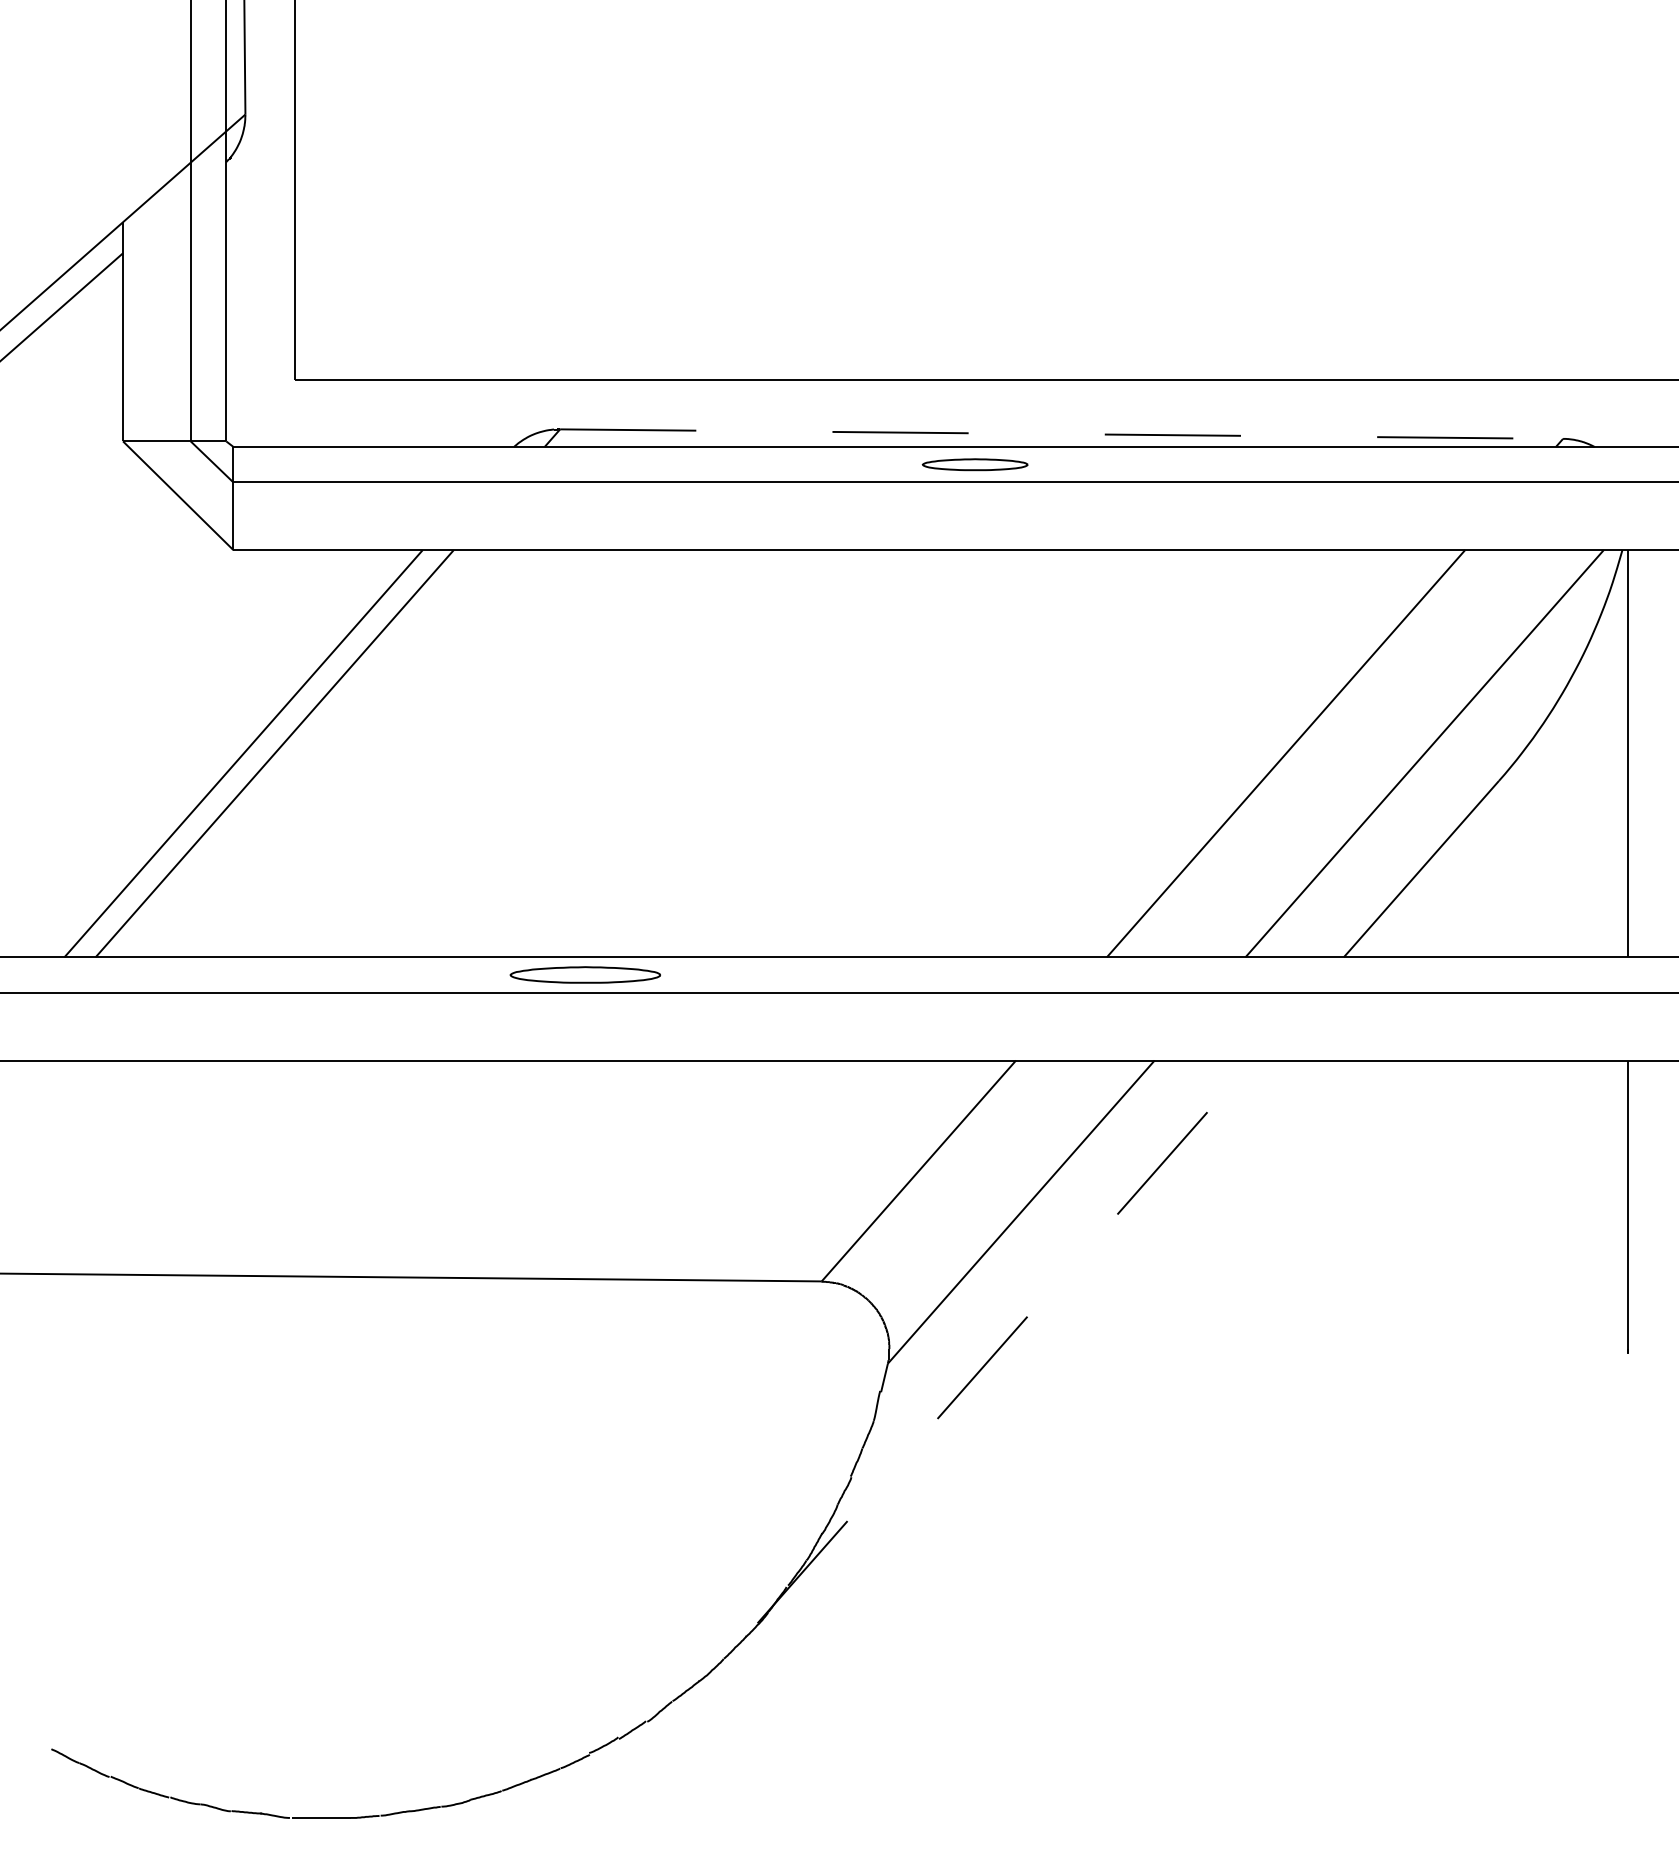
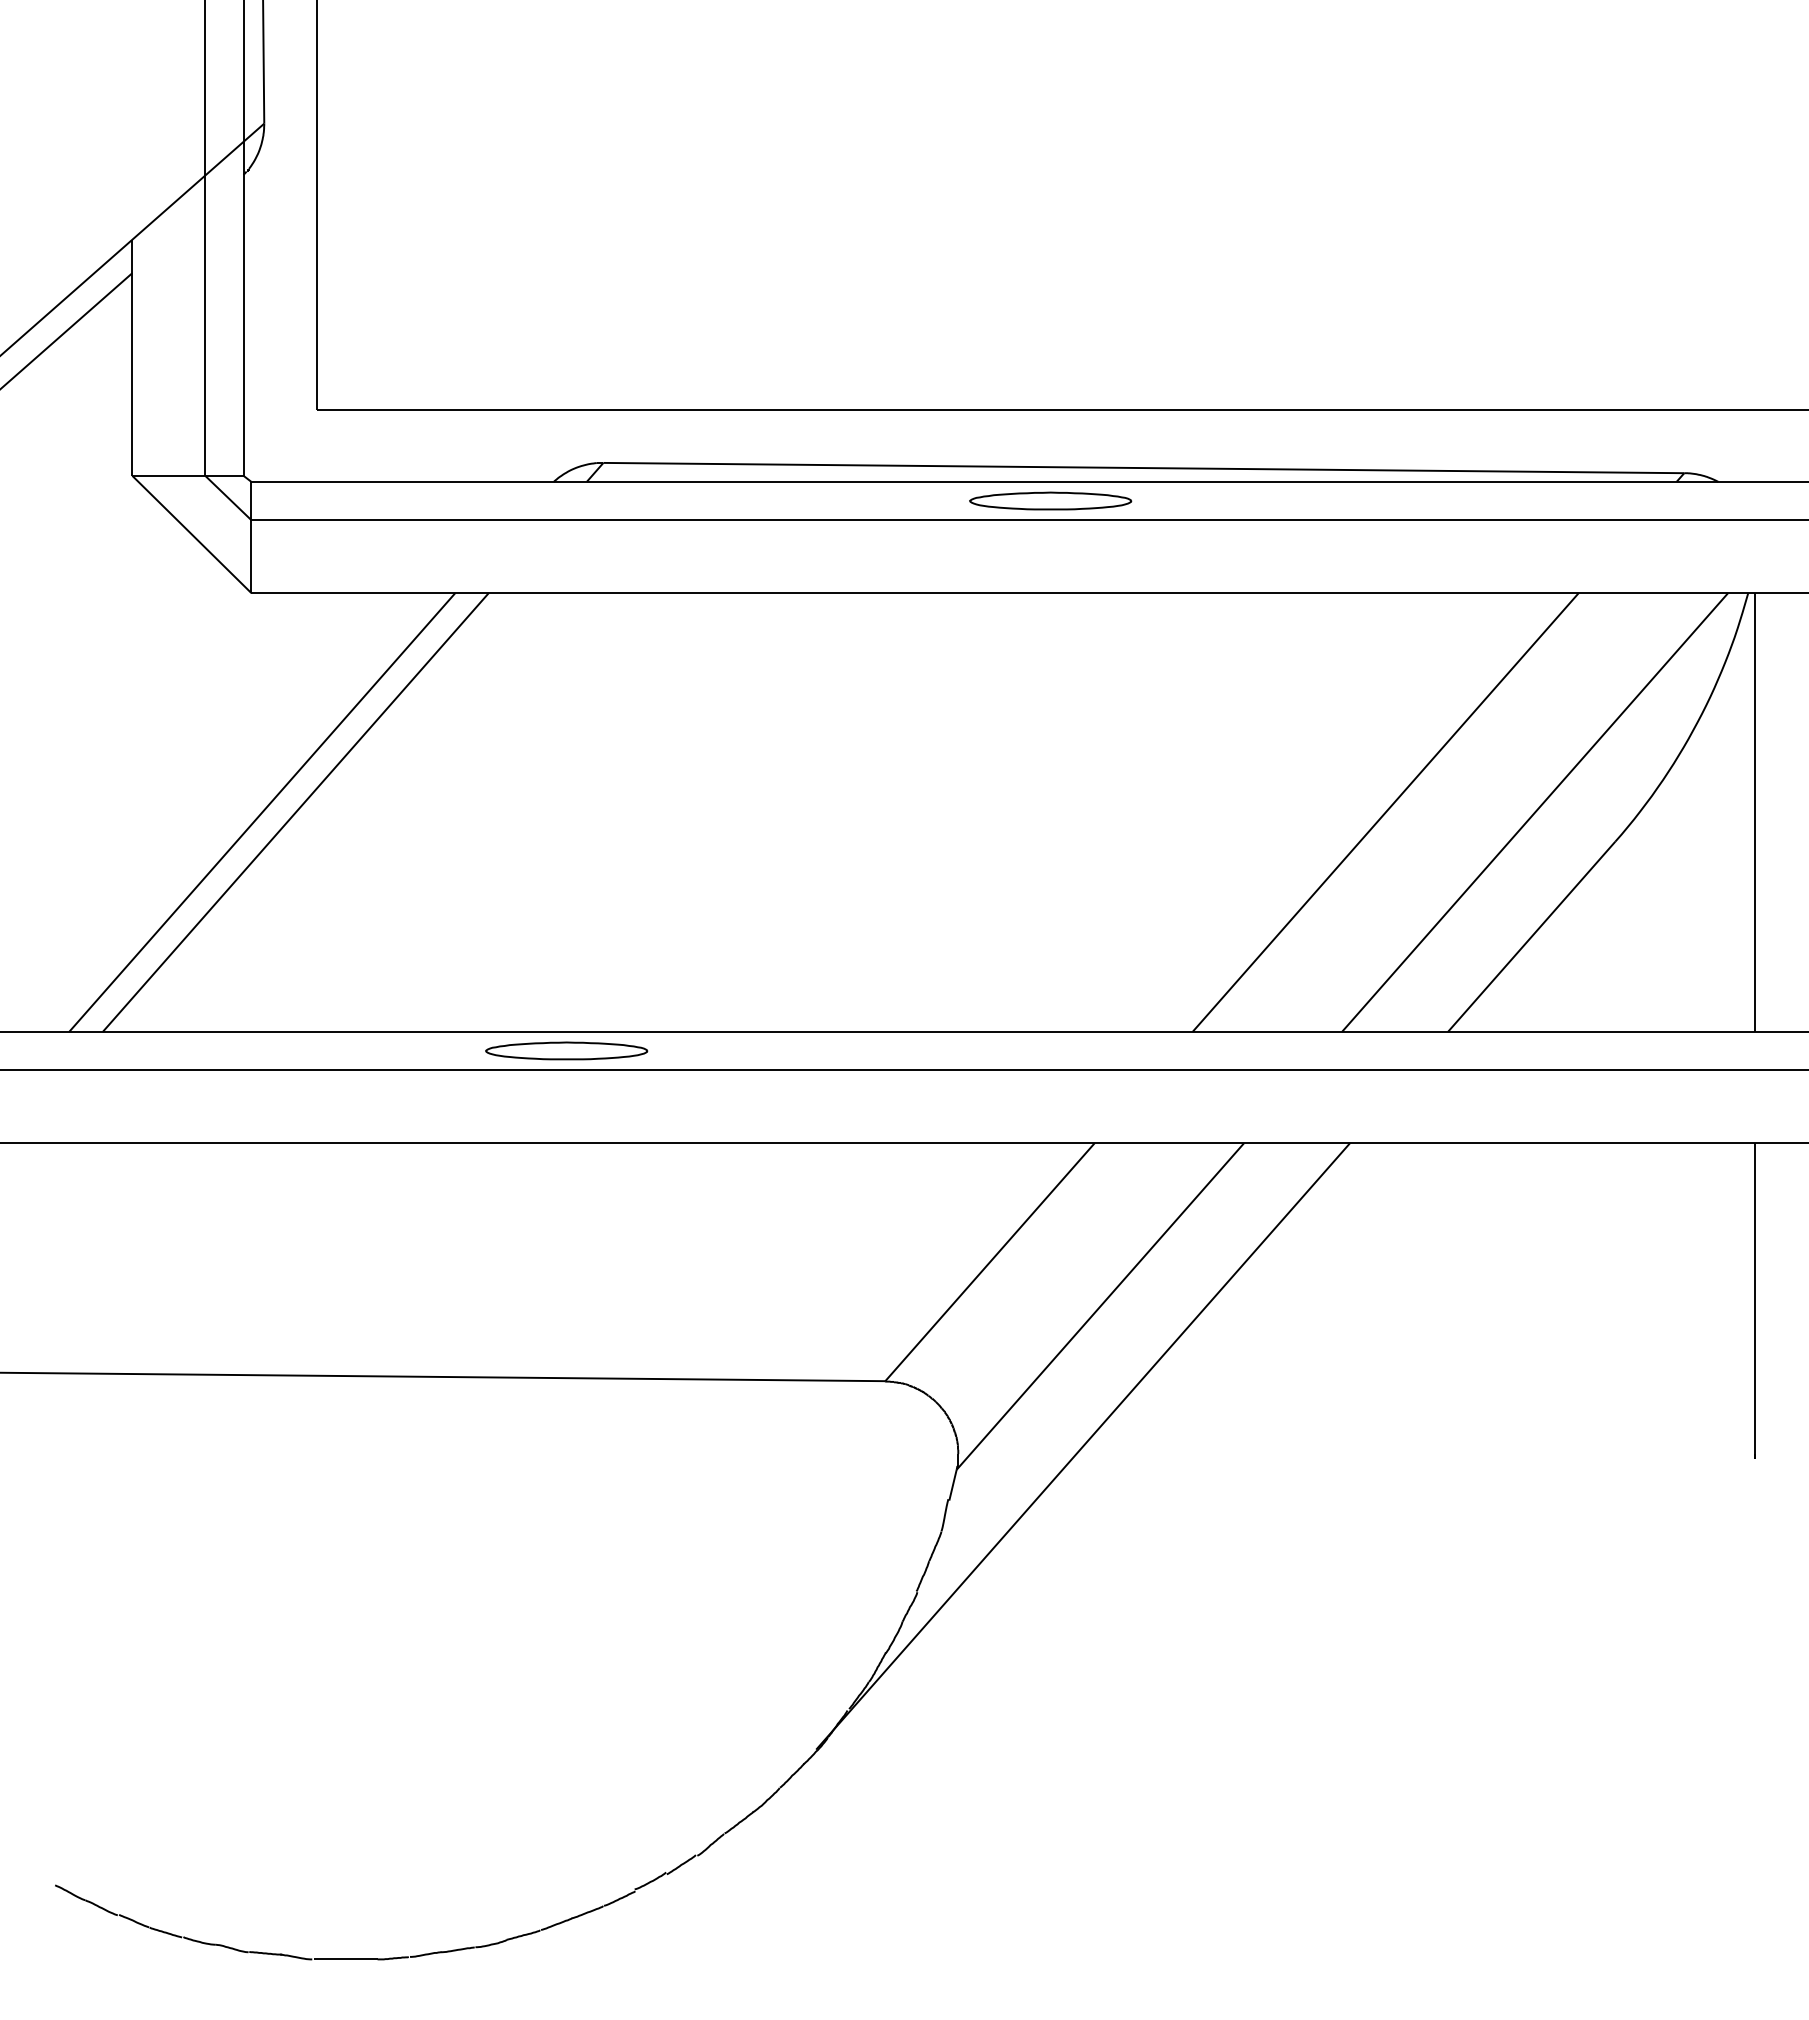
line: (1062, 434) -> (1144, 468), dashed -> solid
part: (974, 464) -> (1050, 500), size x1.43
part: (585, 974) -> (566, 1050), moved
line: (1005, 1342) -> (1083, 1446), dashed -> solid

